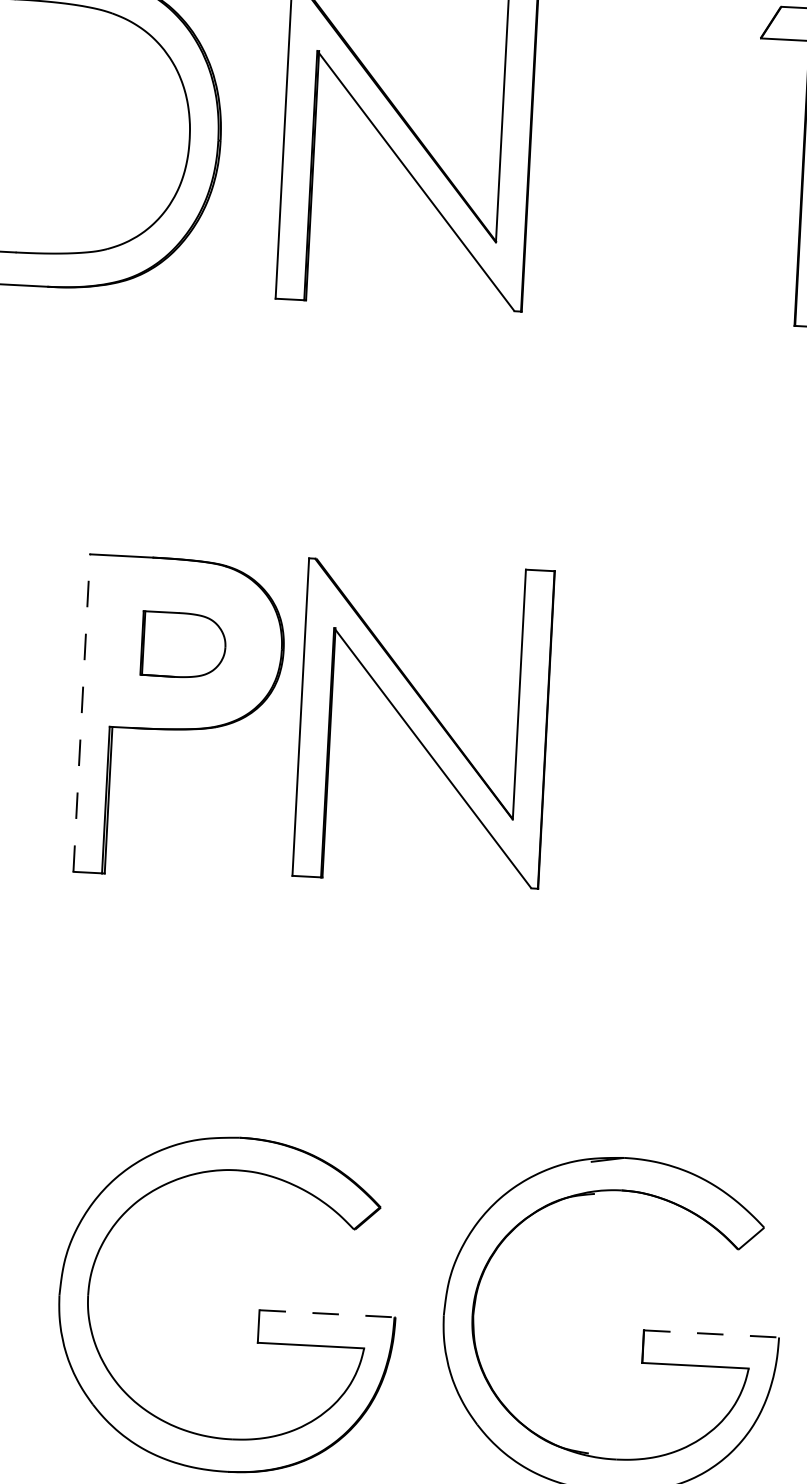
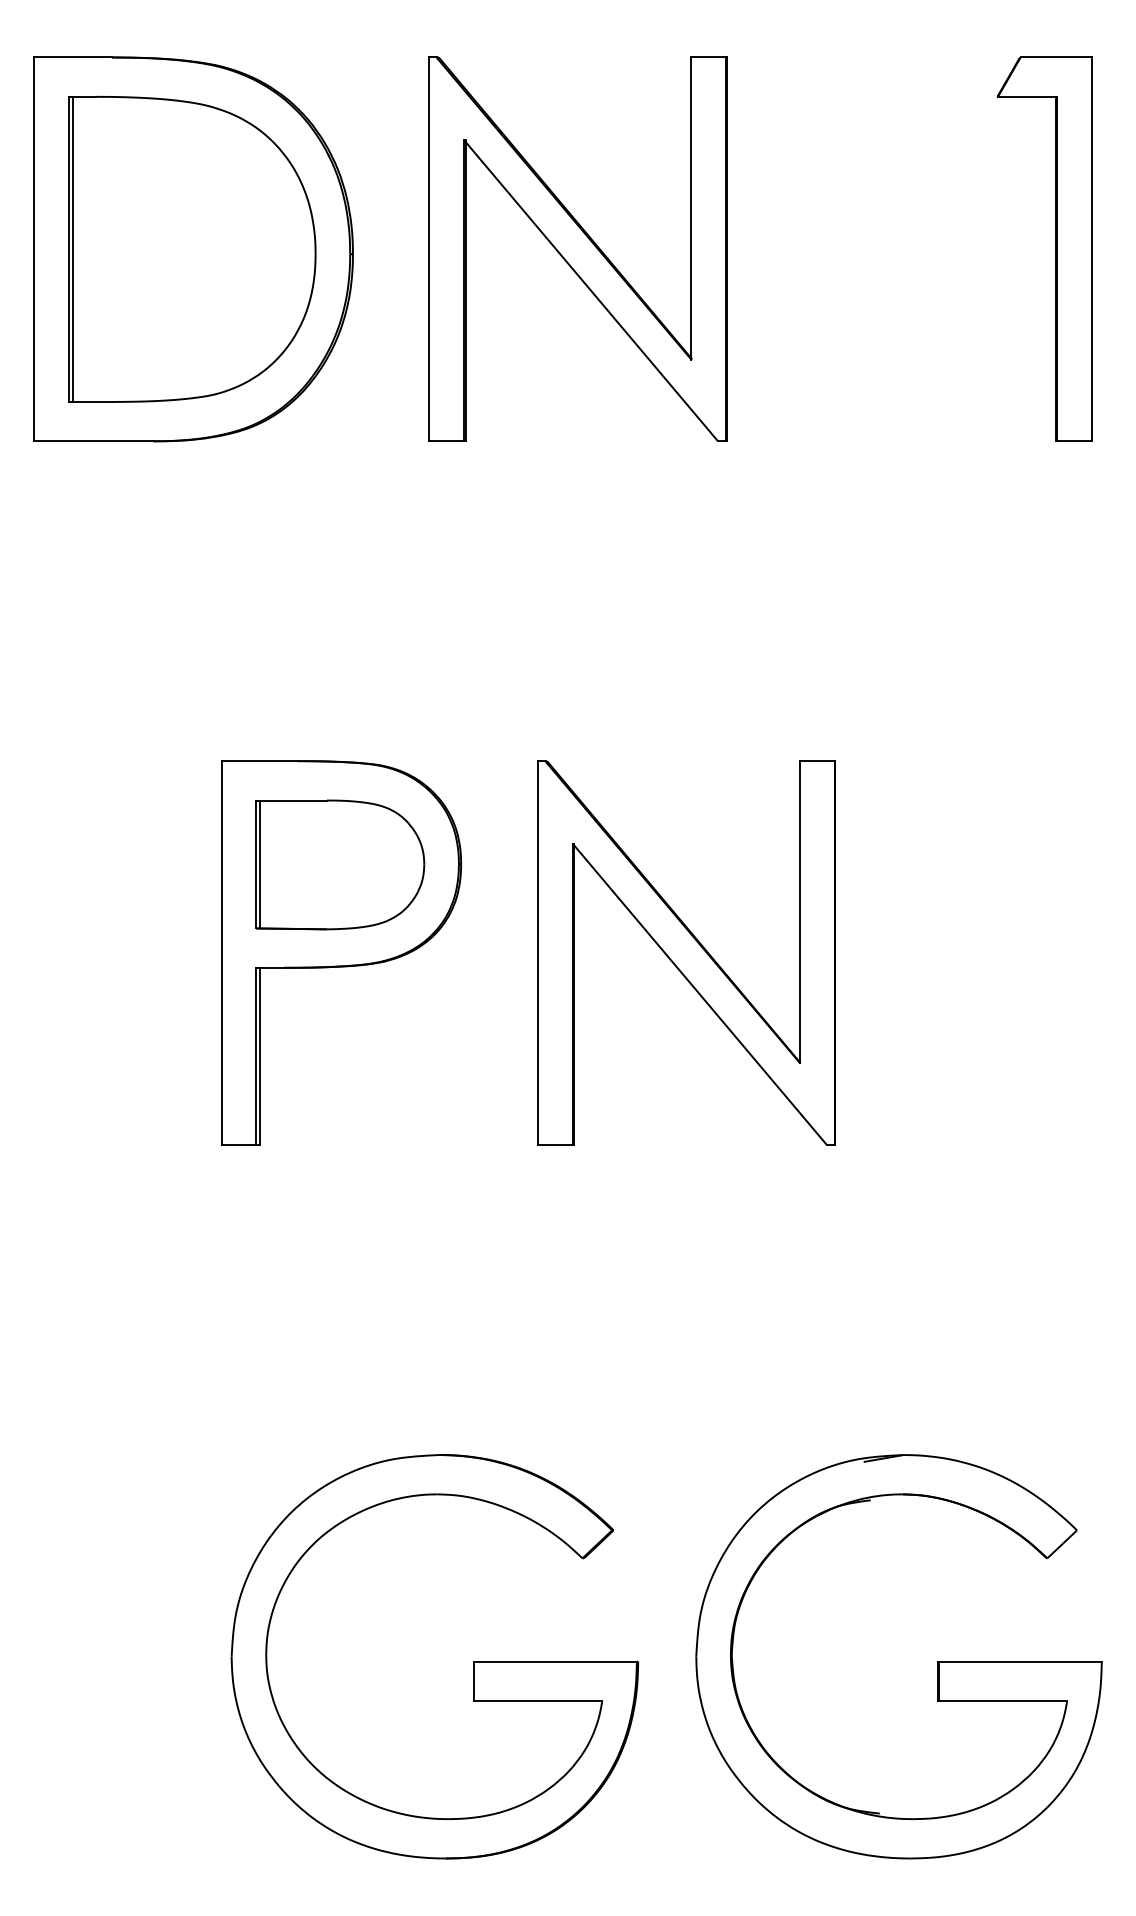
part: (183, 644) -> (340, 864), size x1.67
line: (81, 713) -> (221, 953), dashed -> solid
part: (423, 723) -> (686, 952), moved
line: (327, 1313) -> (555, 1661), dashed -> solid
line: (711, 1333) -> (1020, 1661), dashed -> solid

